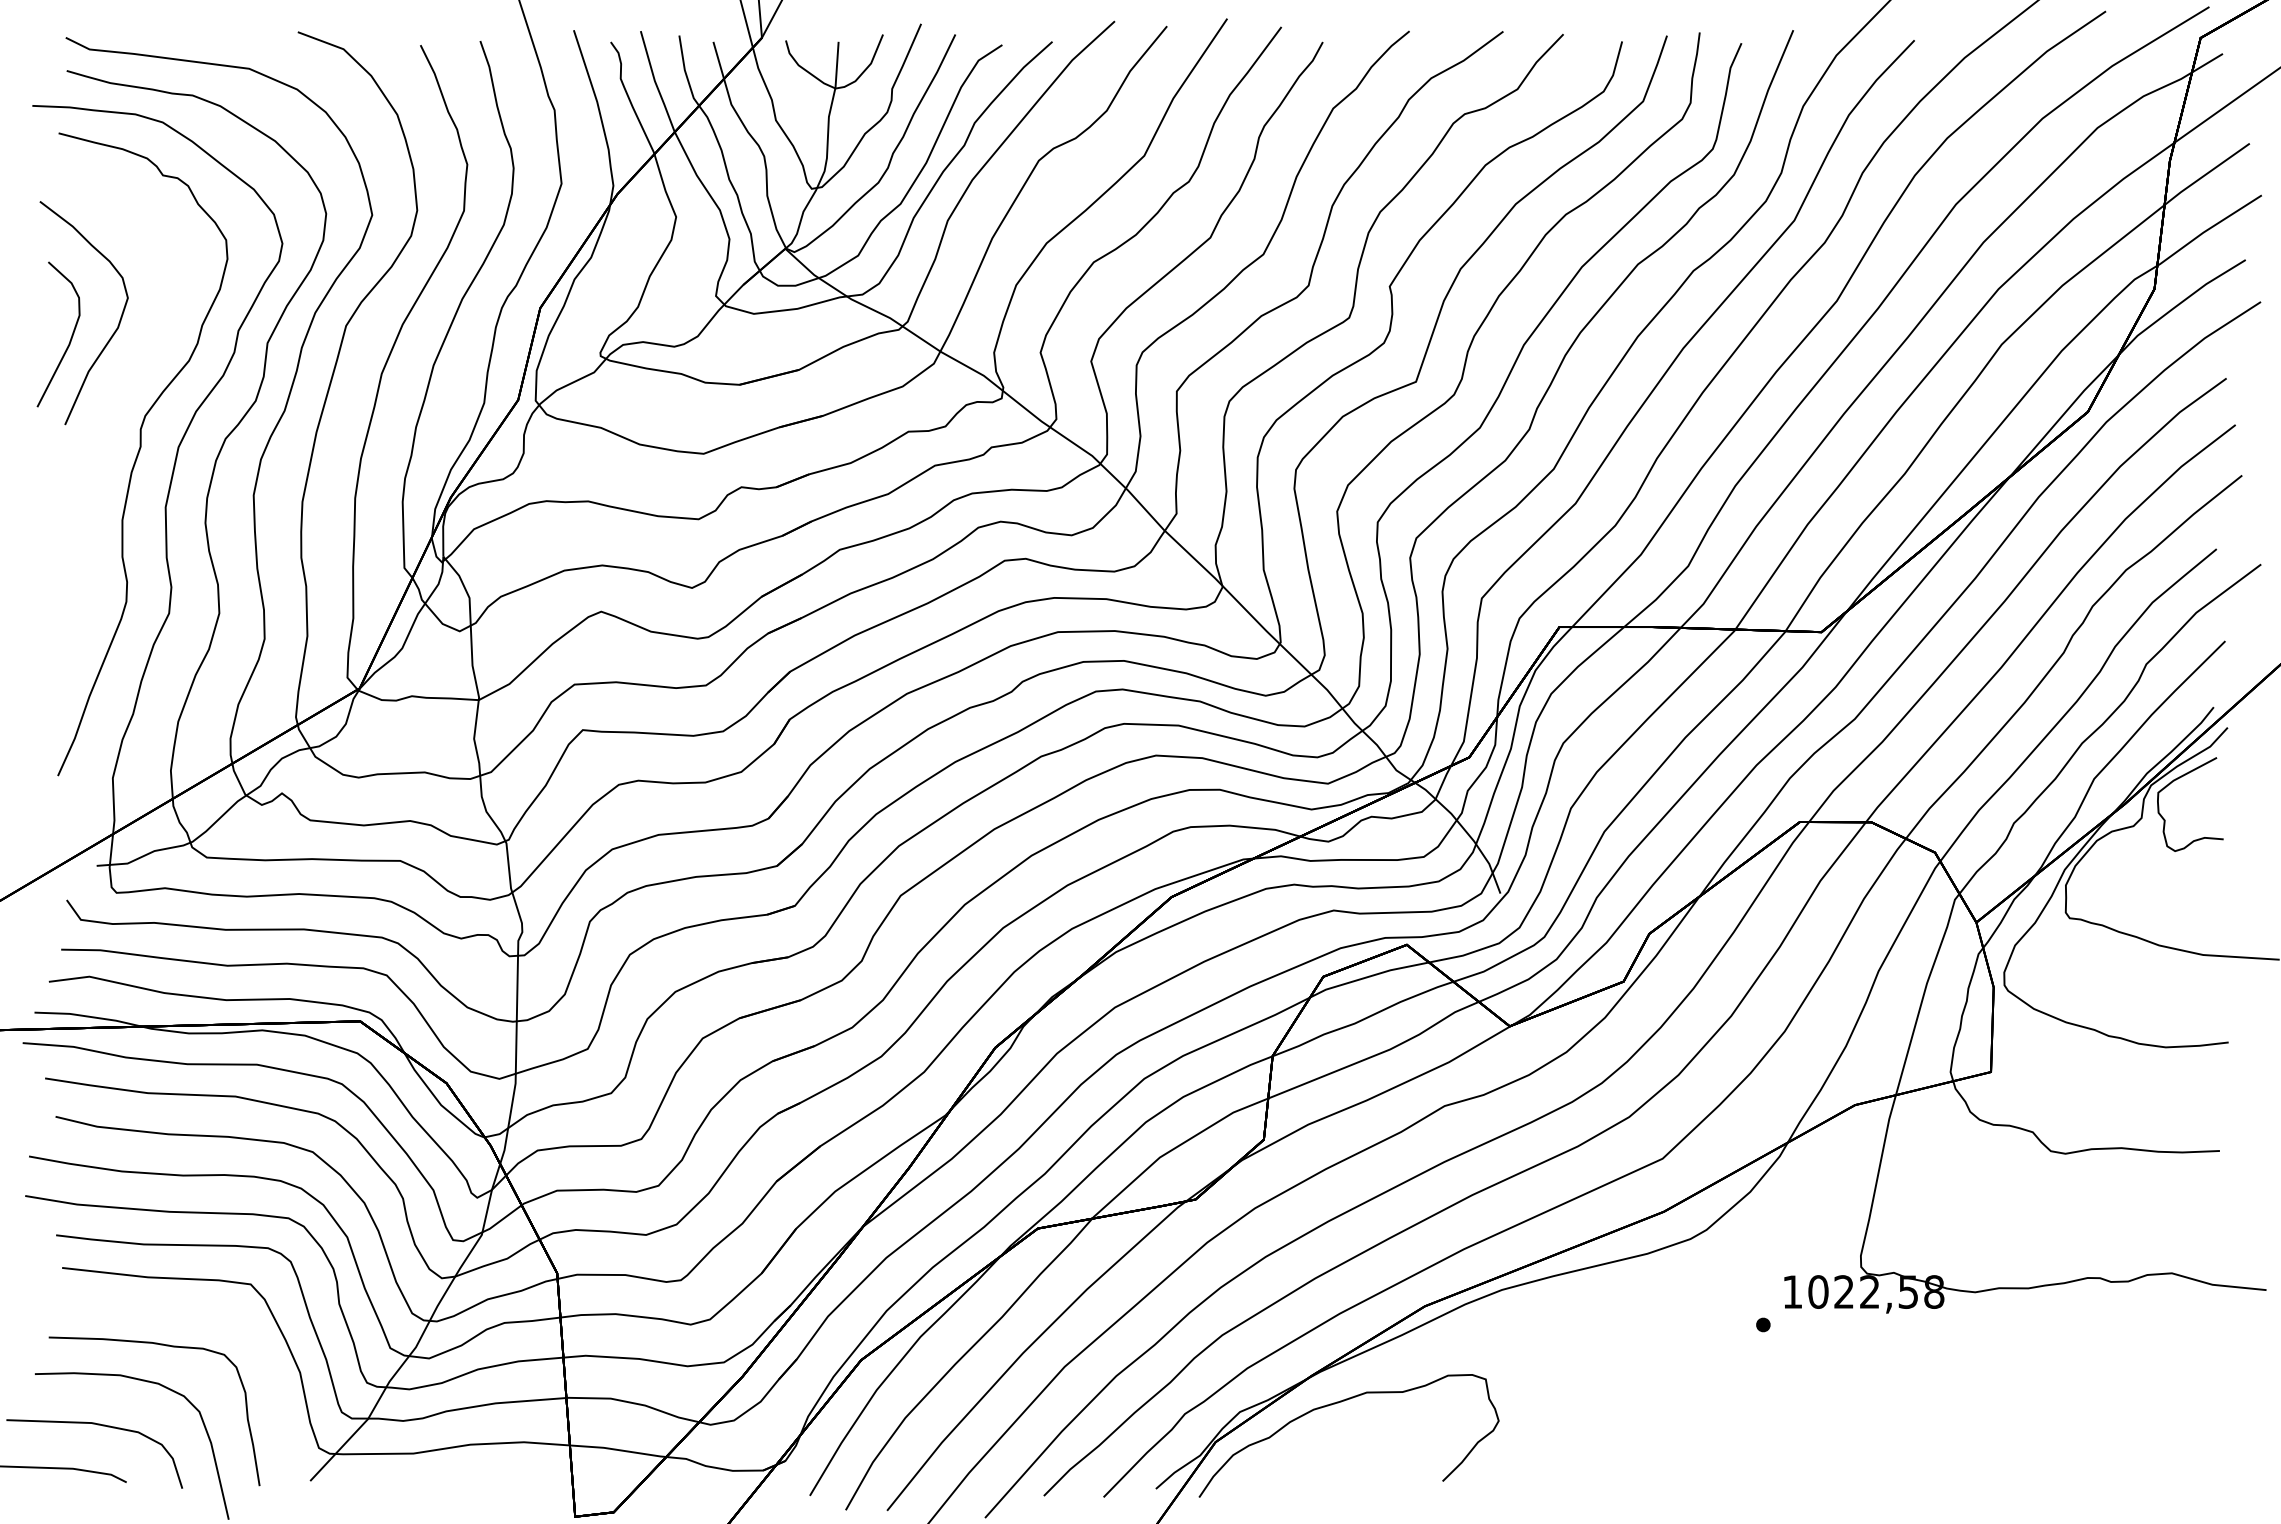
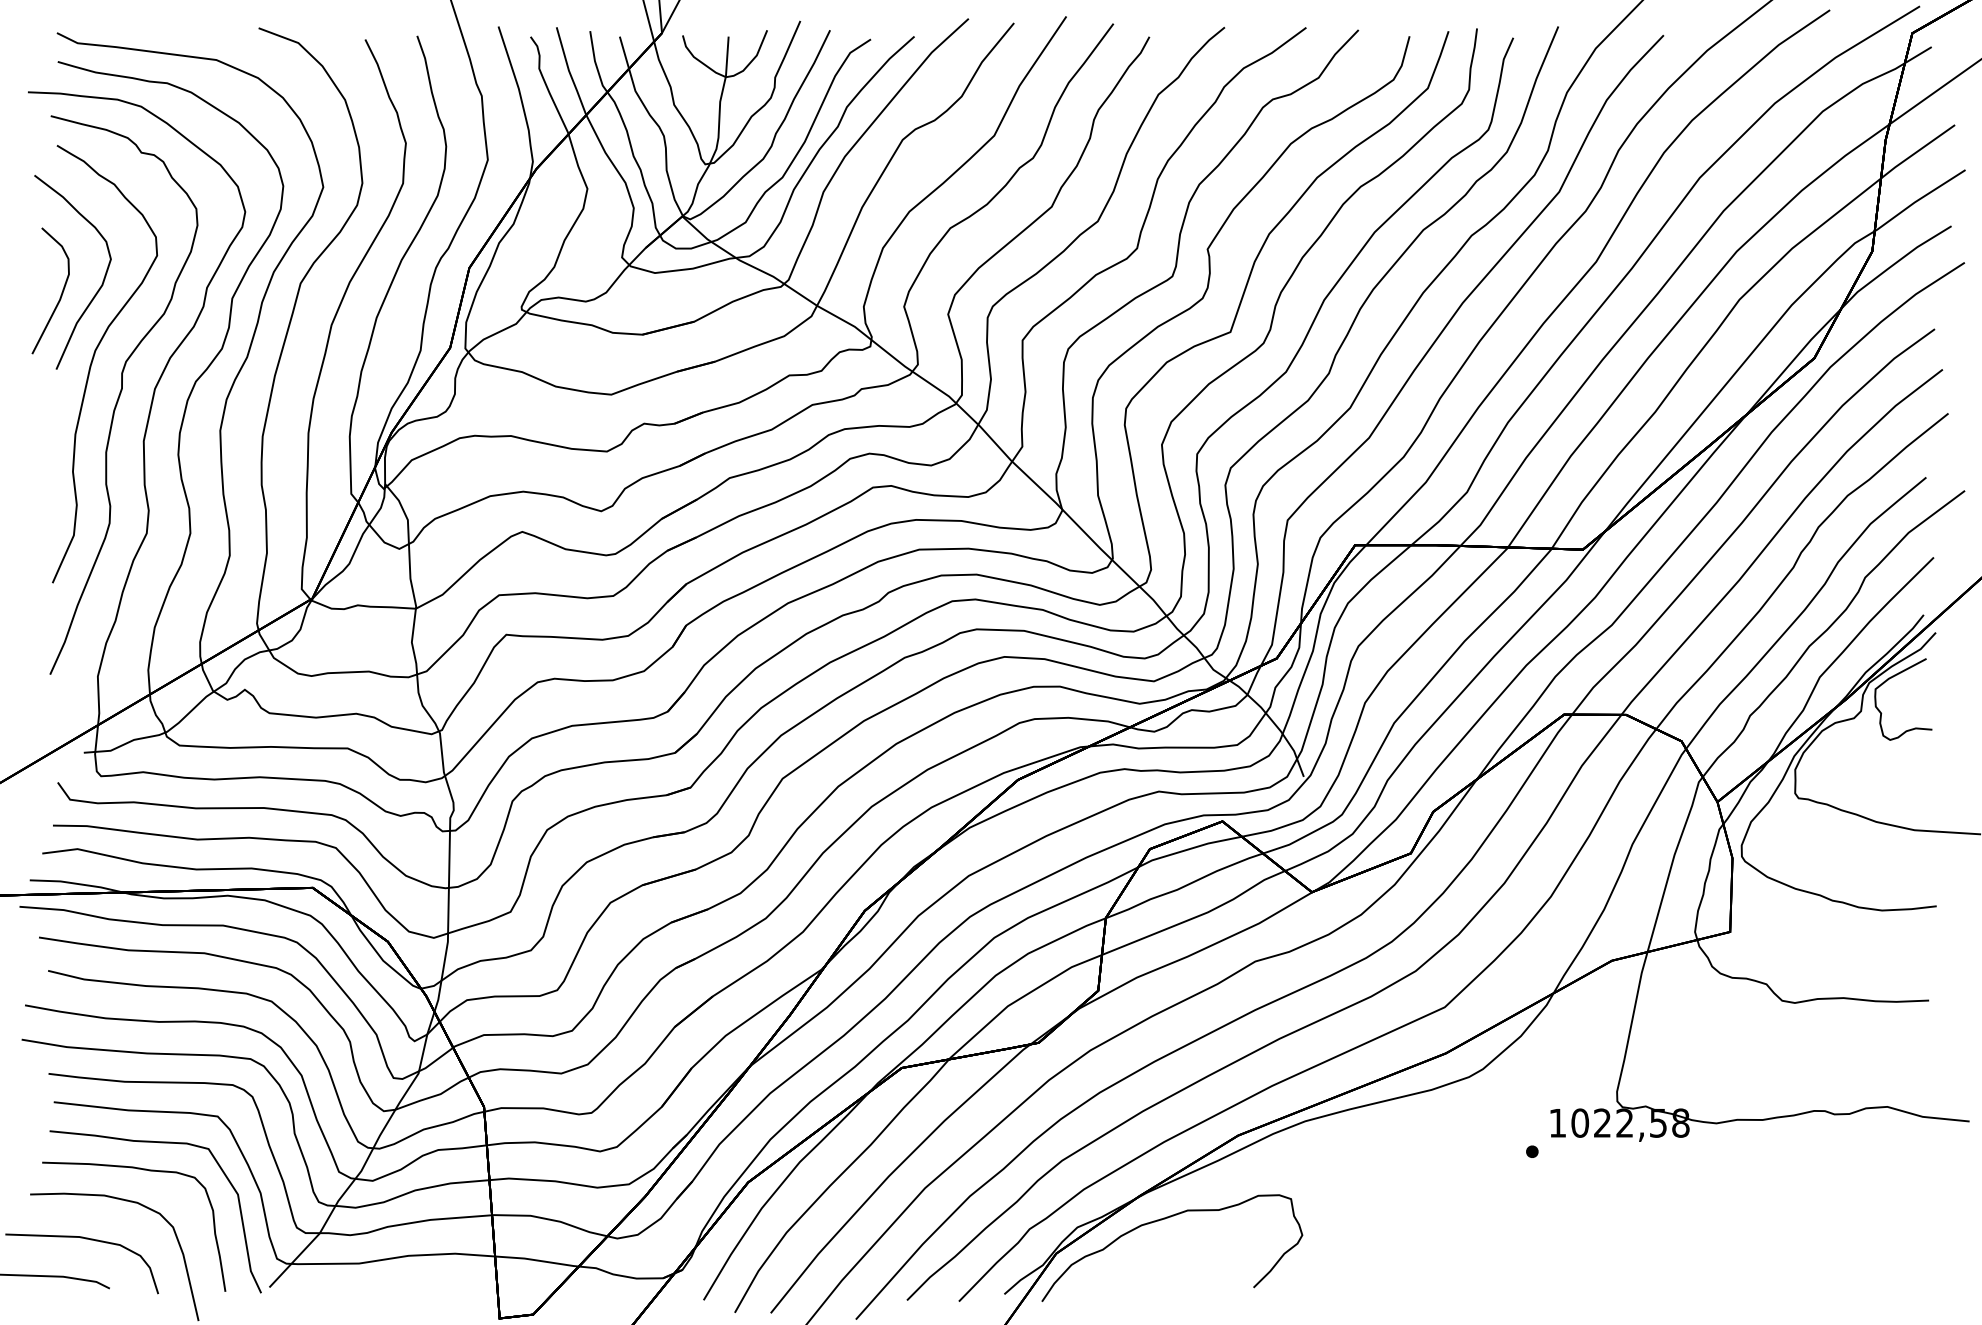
curve: (107, 415) -> (93, 361), added
curve: (188, 1315) -> (163, 1143), added

